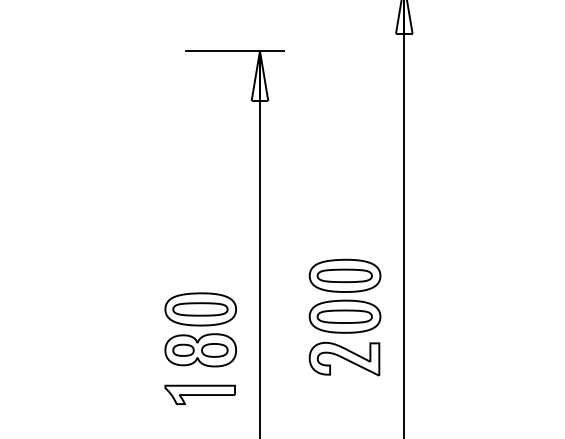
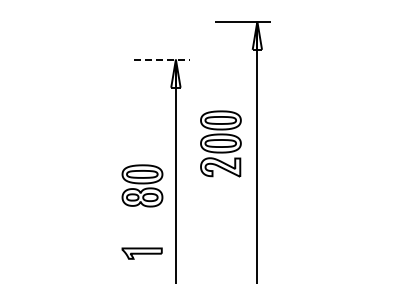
line: (236, 50) -> (162, 59), solid -> dashed
part: (344, 316) -> (220, 143), moved
part: (200, 329) -> (142, 185), moved

